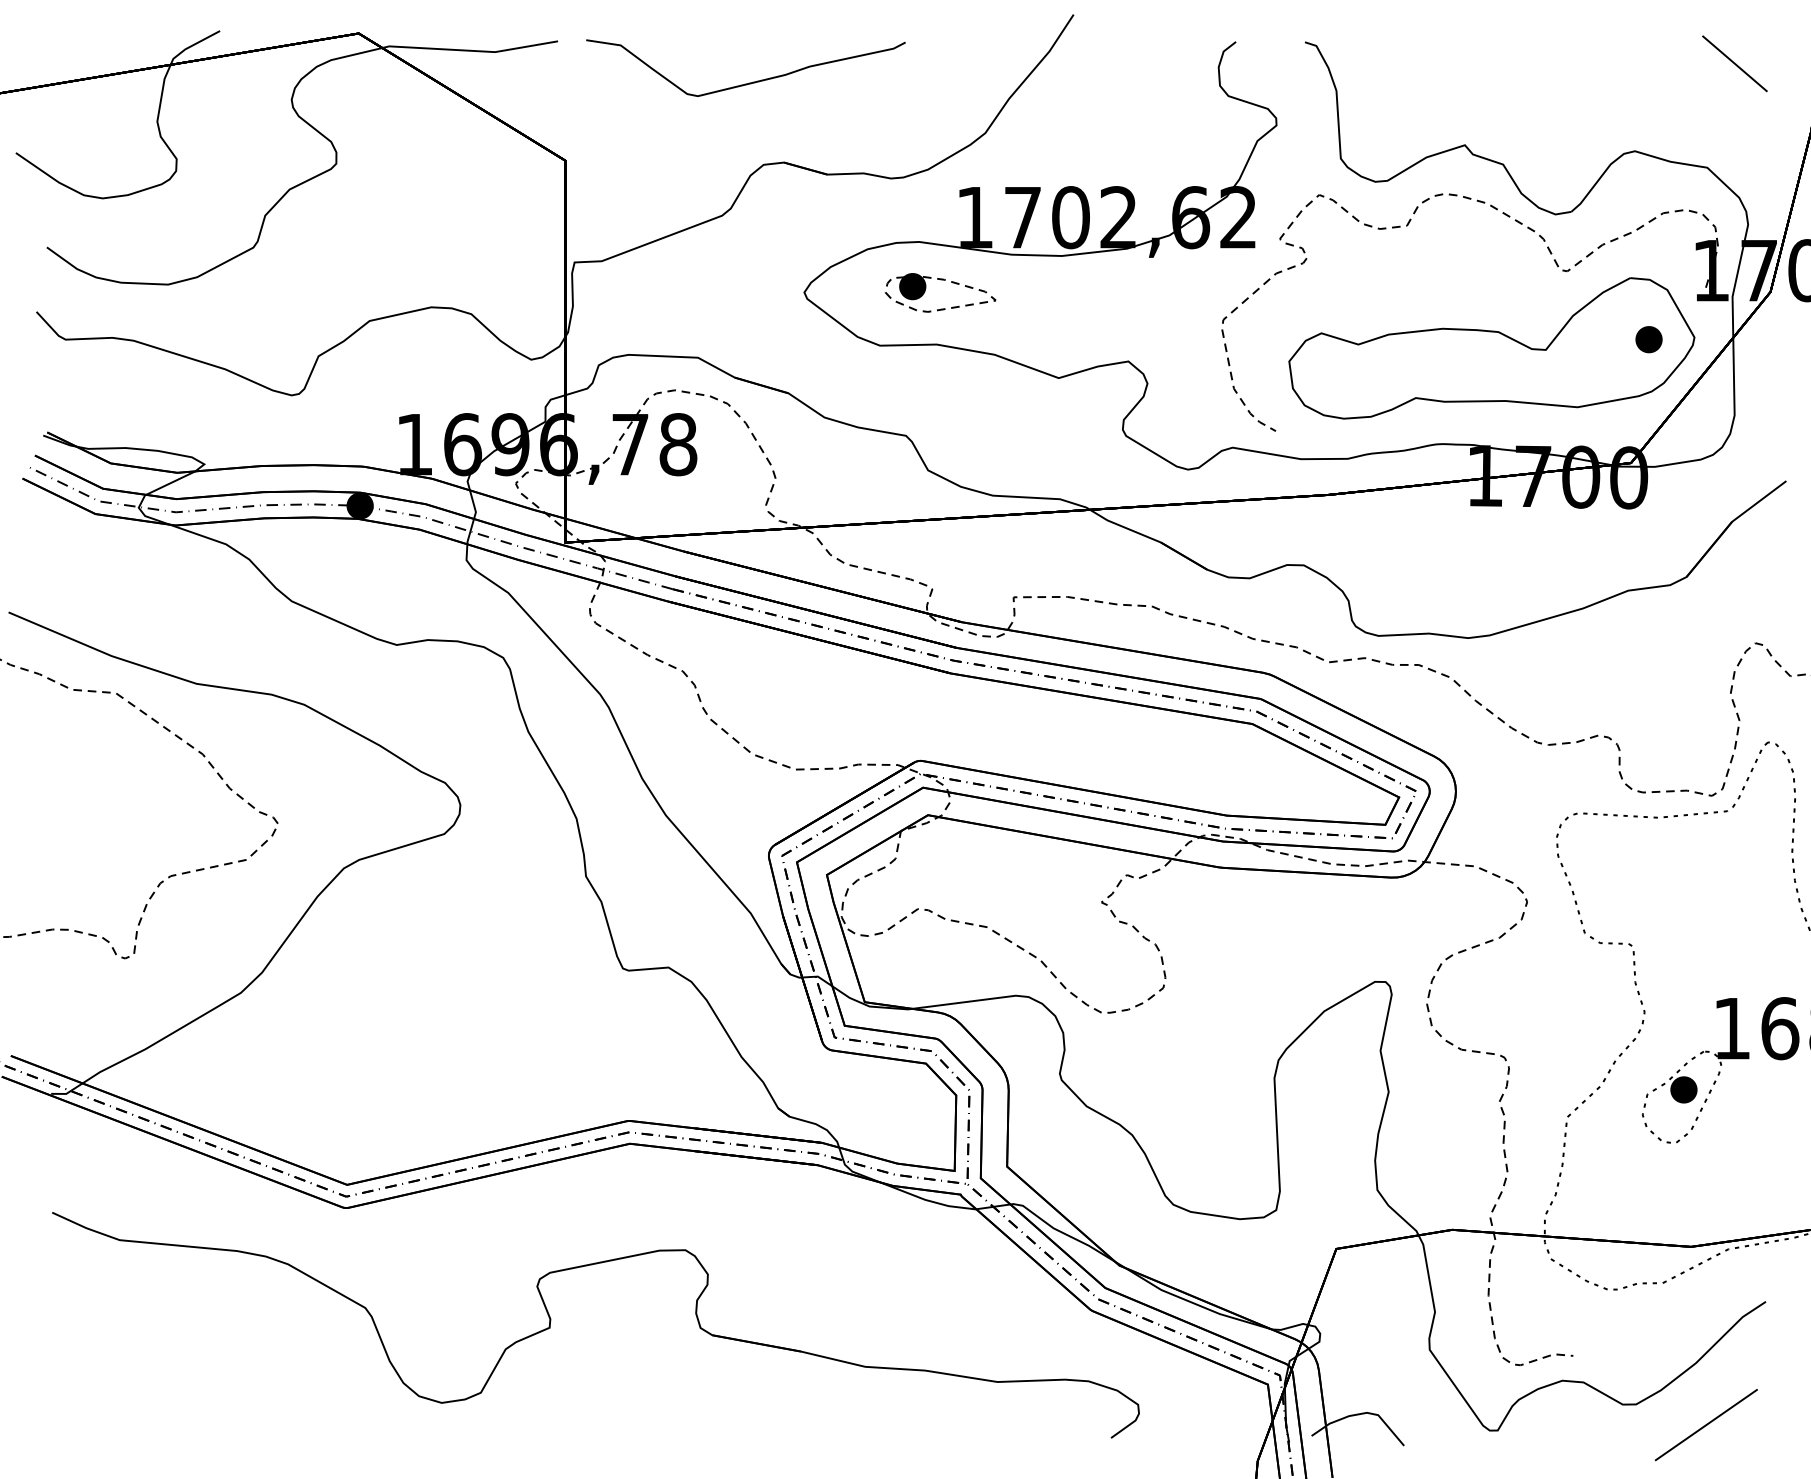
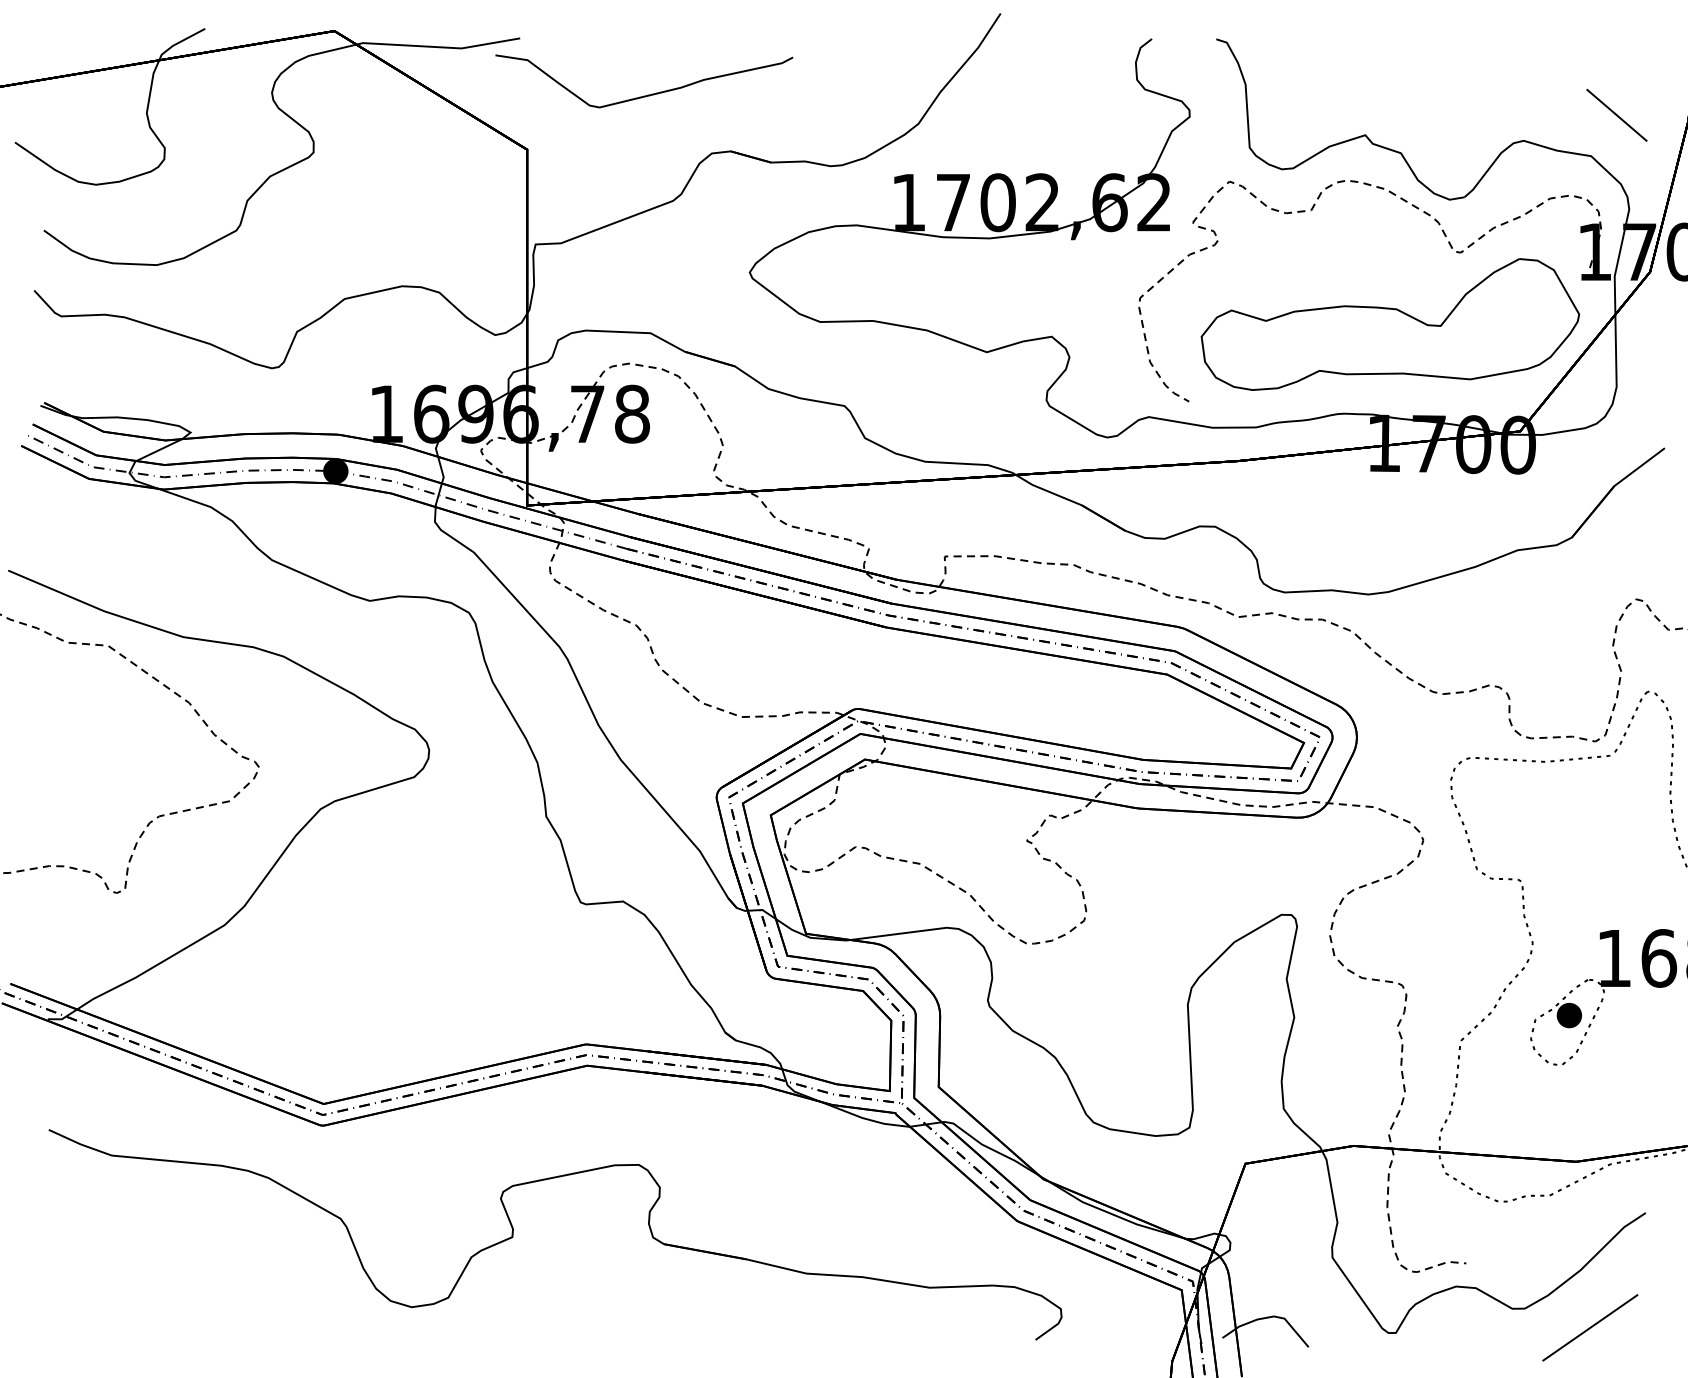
line: (1734, 62) -> (1616, 114), moved
curve: (749, 82) -> (647, 94), moved
part: (941, 280) -> (877, 261), removed
part: (1648, 338) -> (1536, 315), removed

